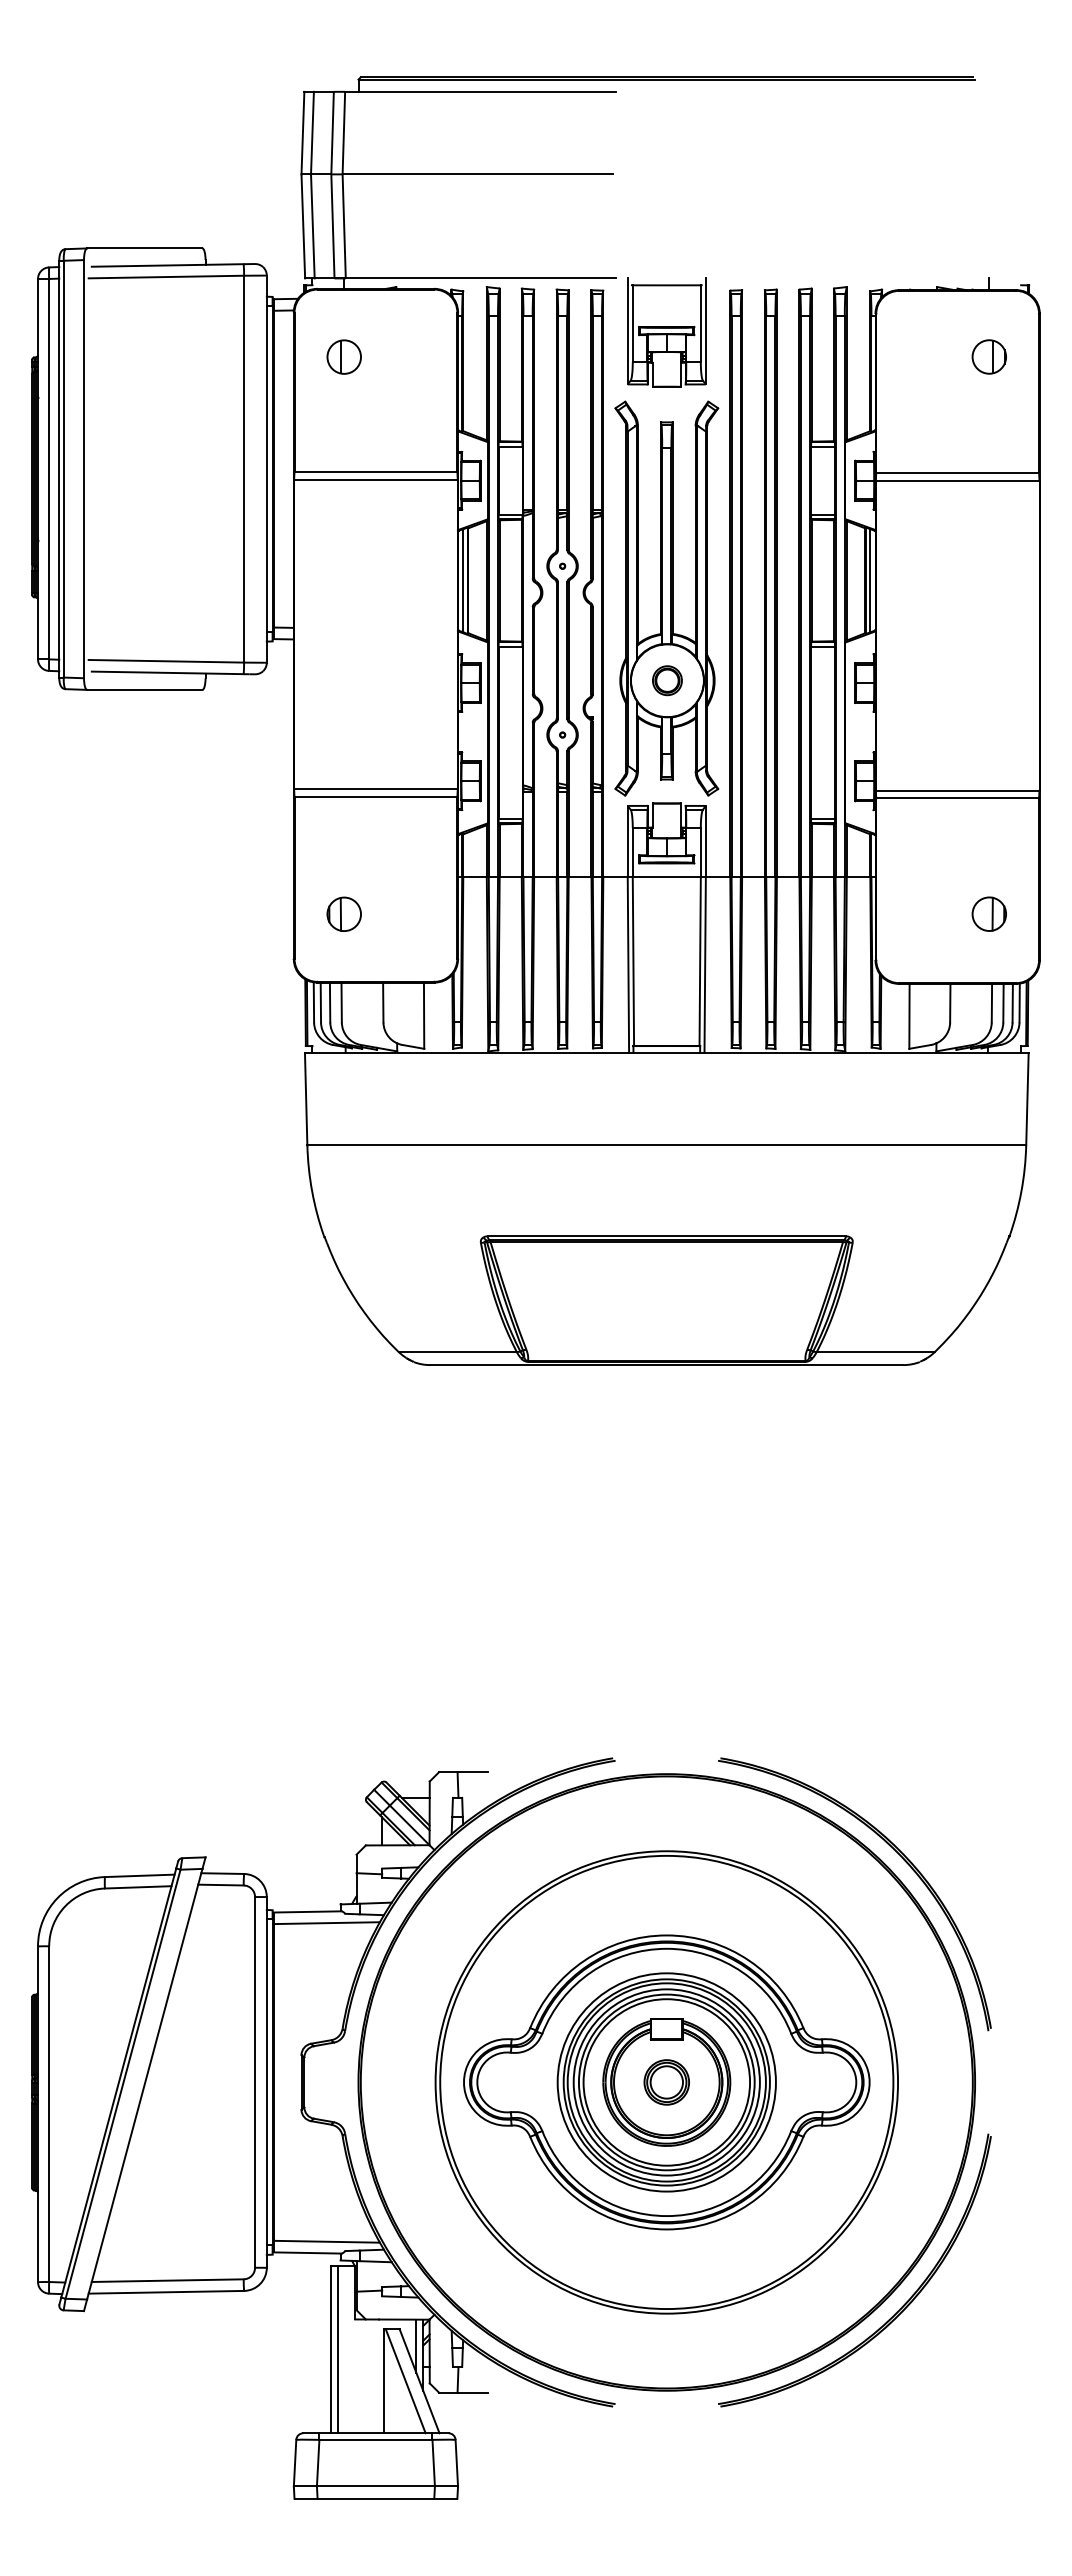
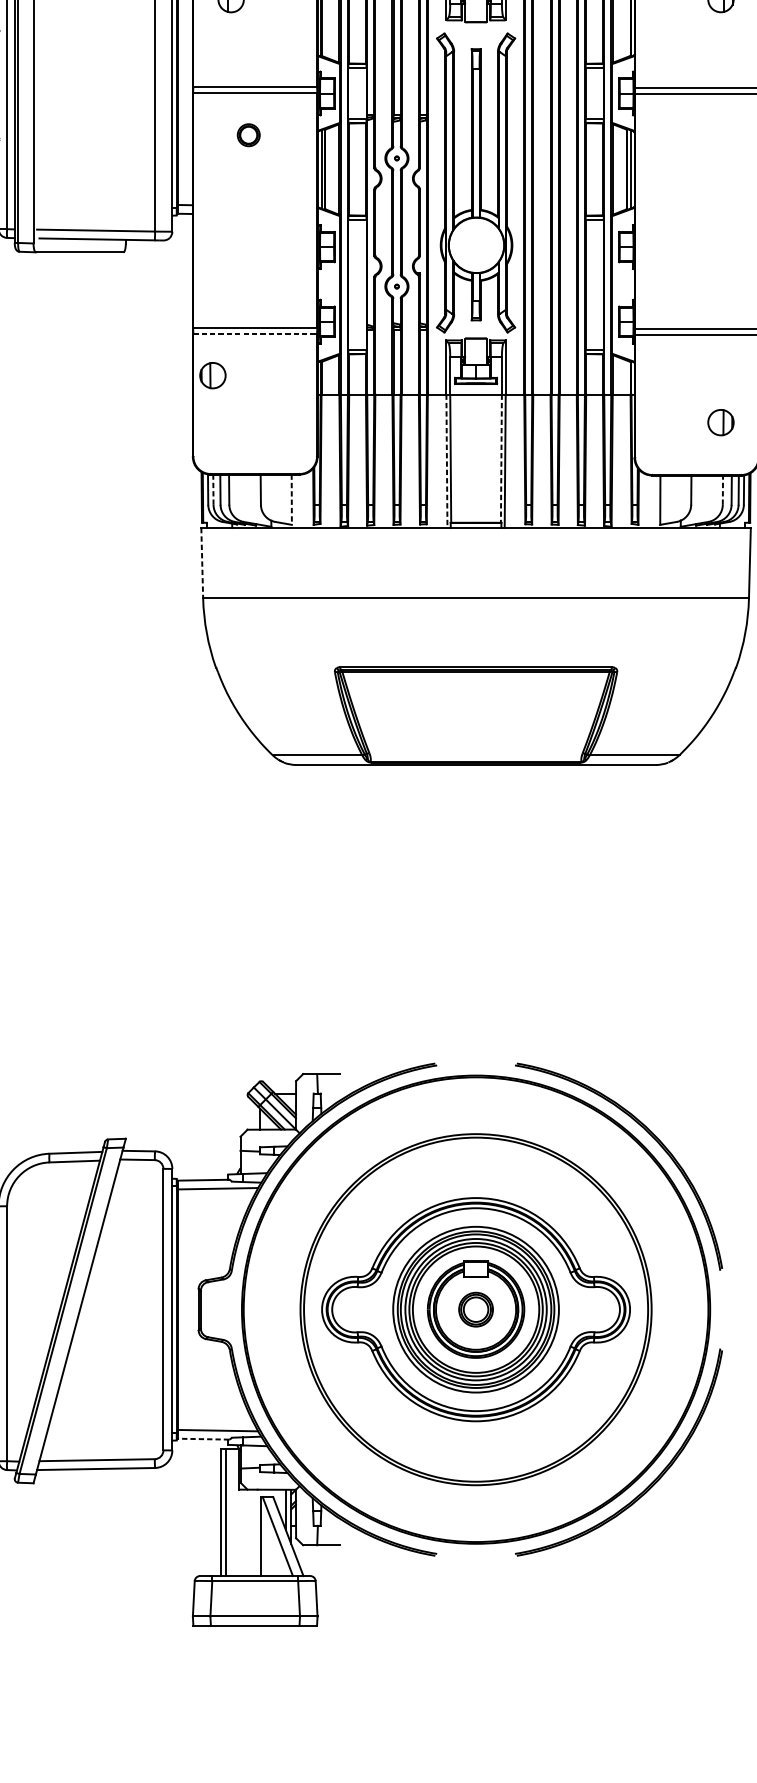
part: (667, 680) -> (248, 135), moved
line: (376, 797) -> (255, 334), solid -> dashed
part: (343, 913) -> (212, 375), moved
line: (700, 963) -> (501, 460), solid -> dashed
line: (628, 965) -> (446, 461), solid -> dashed
line: (320, 1002) -> (213, 489), solid -> dashed
line: (991, 1002) -> (722, 489), solid -> dashed
line: (424, 1016) -> (292, 500), solid -> dashed
line: (306, 1099) -> (202, 563), solid -> dashed
line: (307, 2252) -> (203, 1438), solid -> dashed

